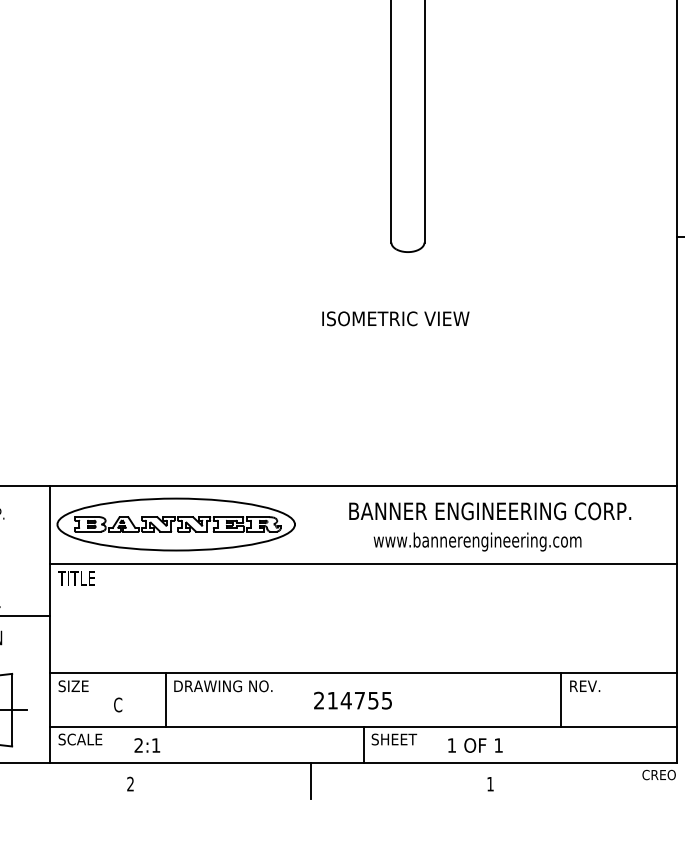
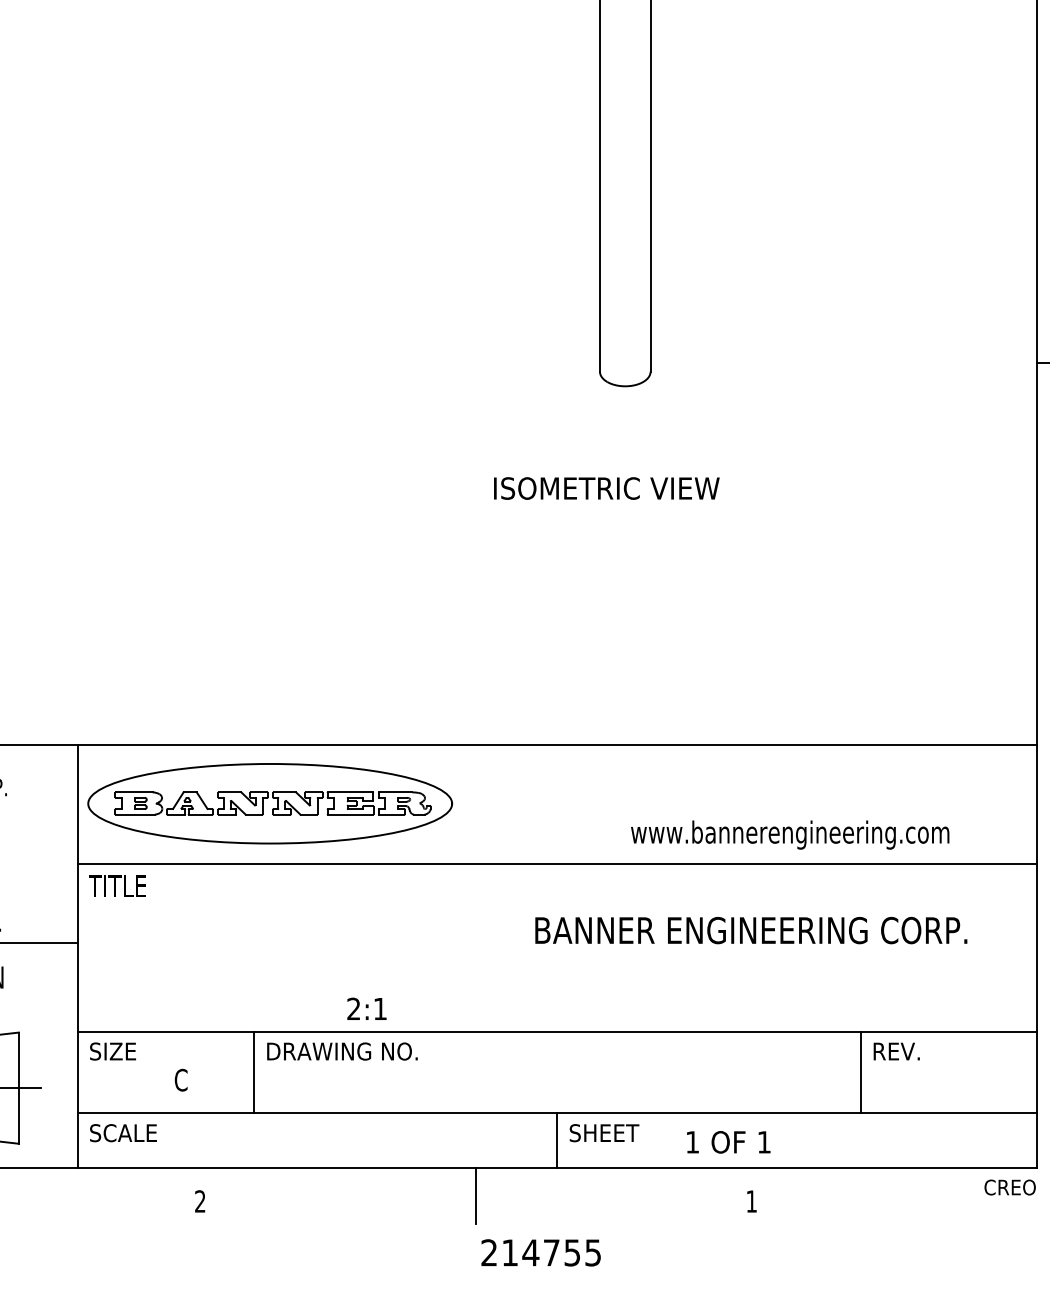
text: (490, 511) -> (751, 930), moved
text: (477, 541) -> (790, 834), moved
text: (352, 700) -> (540, 1252), moved
text: (147, 745) -> (367, 1008), moved

